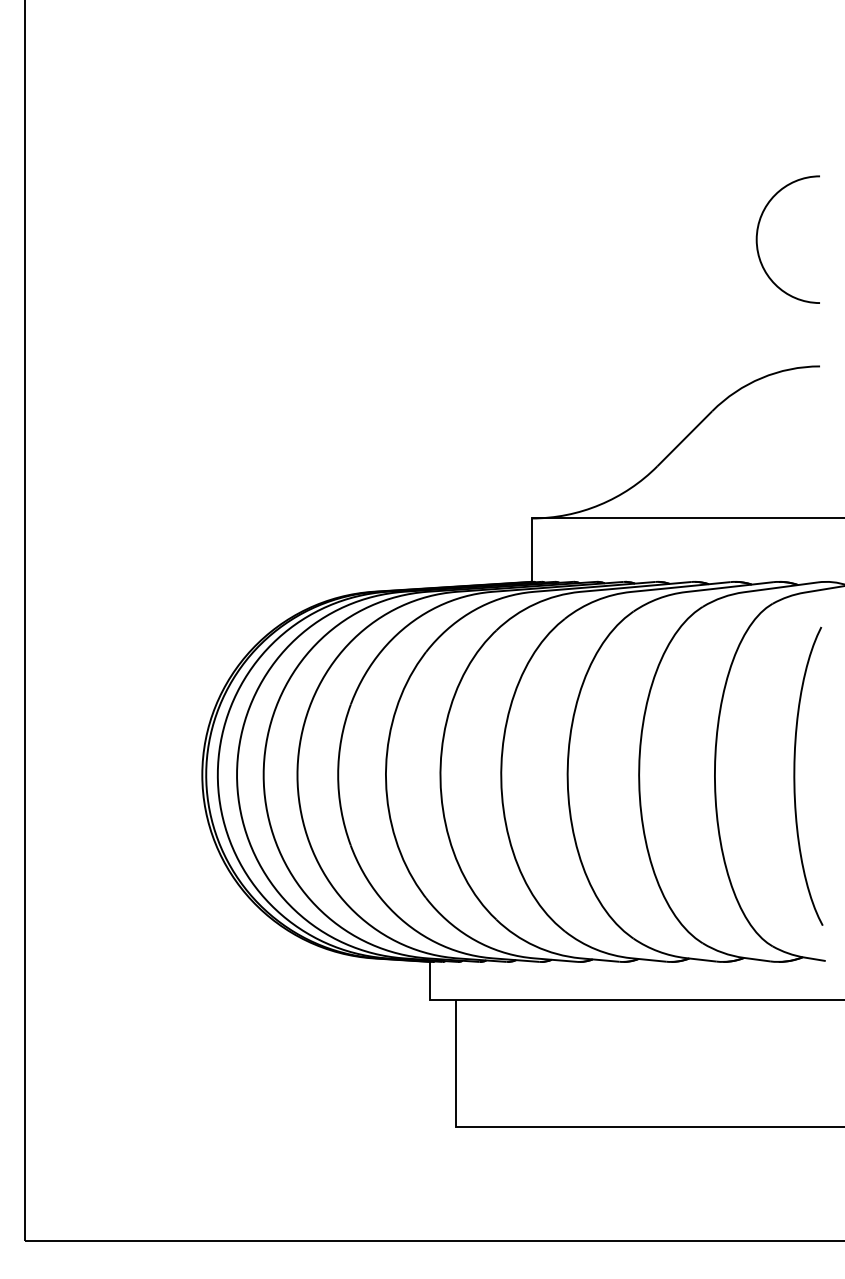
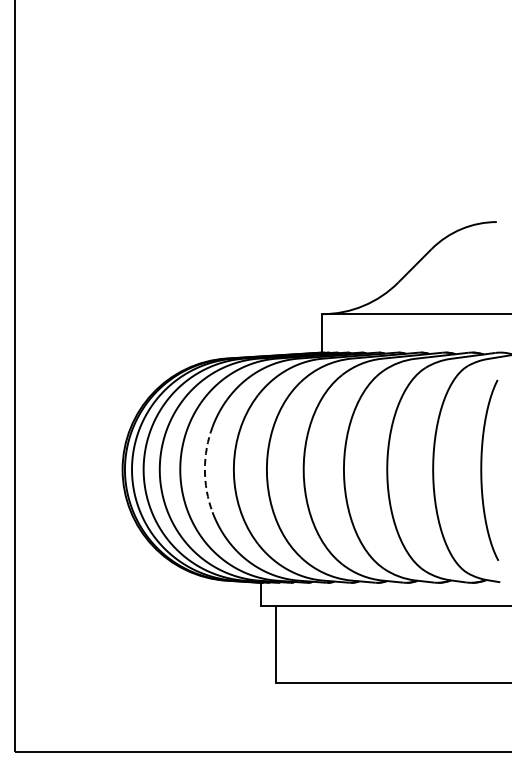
curve: (758, 240) -> (459, 145), removed
line: (337, 774) -> (204, 469), solid -> dashed

